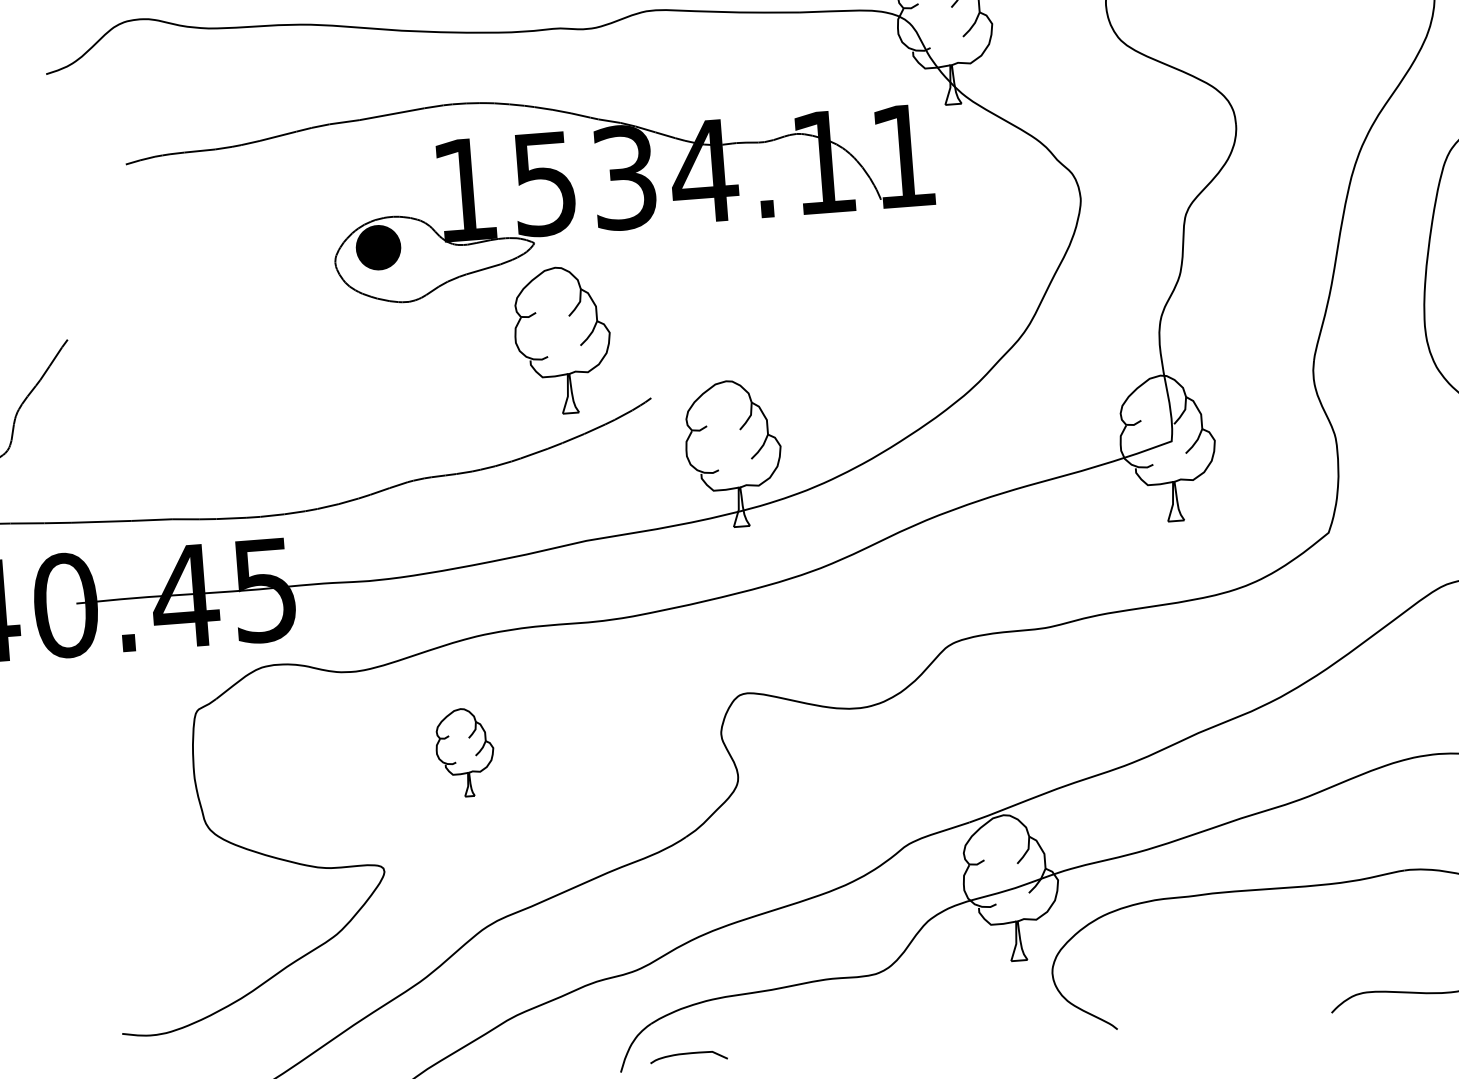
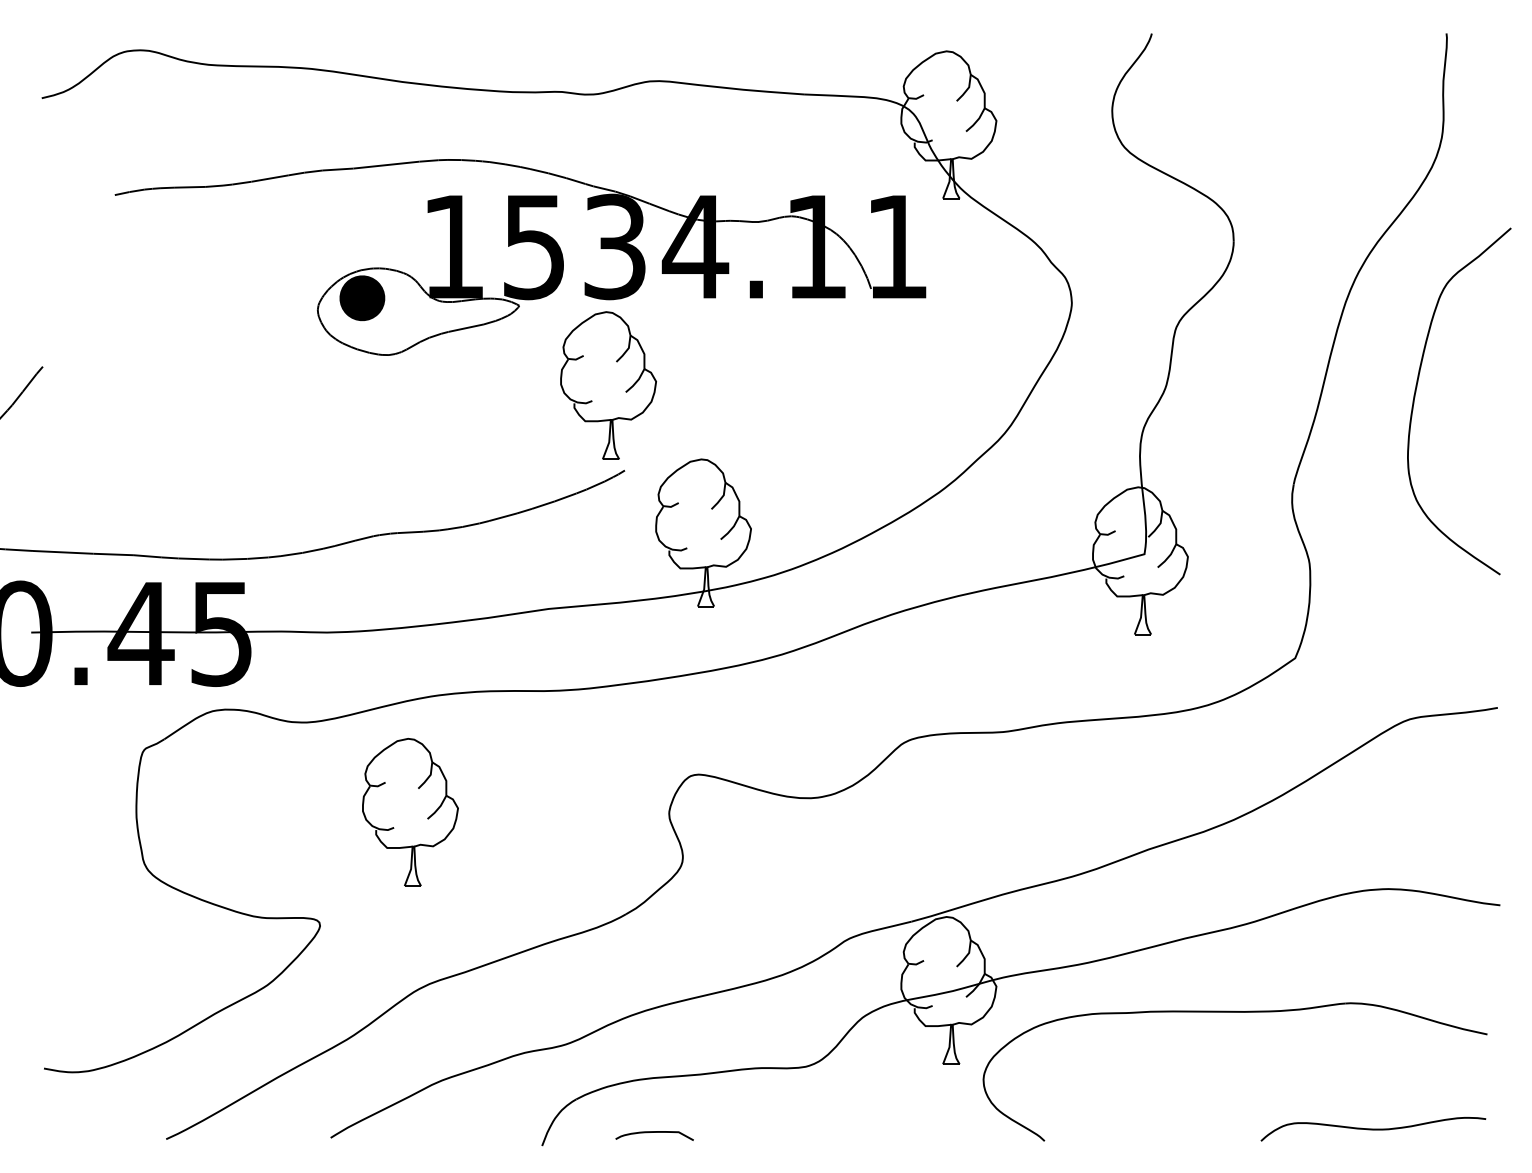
part: (562, 340) -> (608, 385), moved
part: (465, 752) -> (410, 812), size x1.67
curve: (688, 1053) -> (654, 1132), moved

